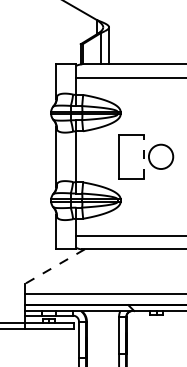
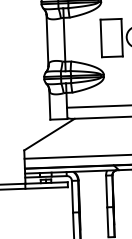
line: (143, 156) -> (122, 37), dashed -> solid
line: (54, 266) -> (49, 134), dashed -> solid

